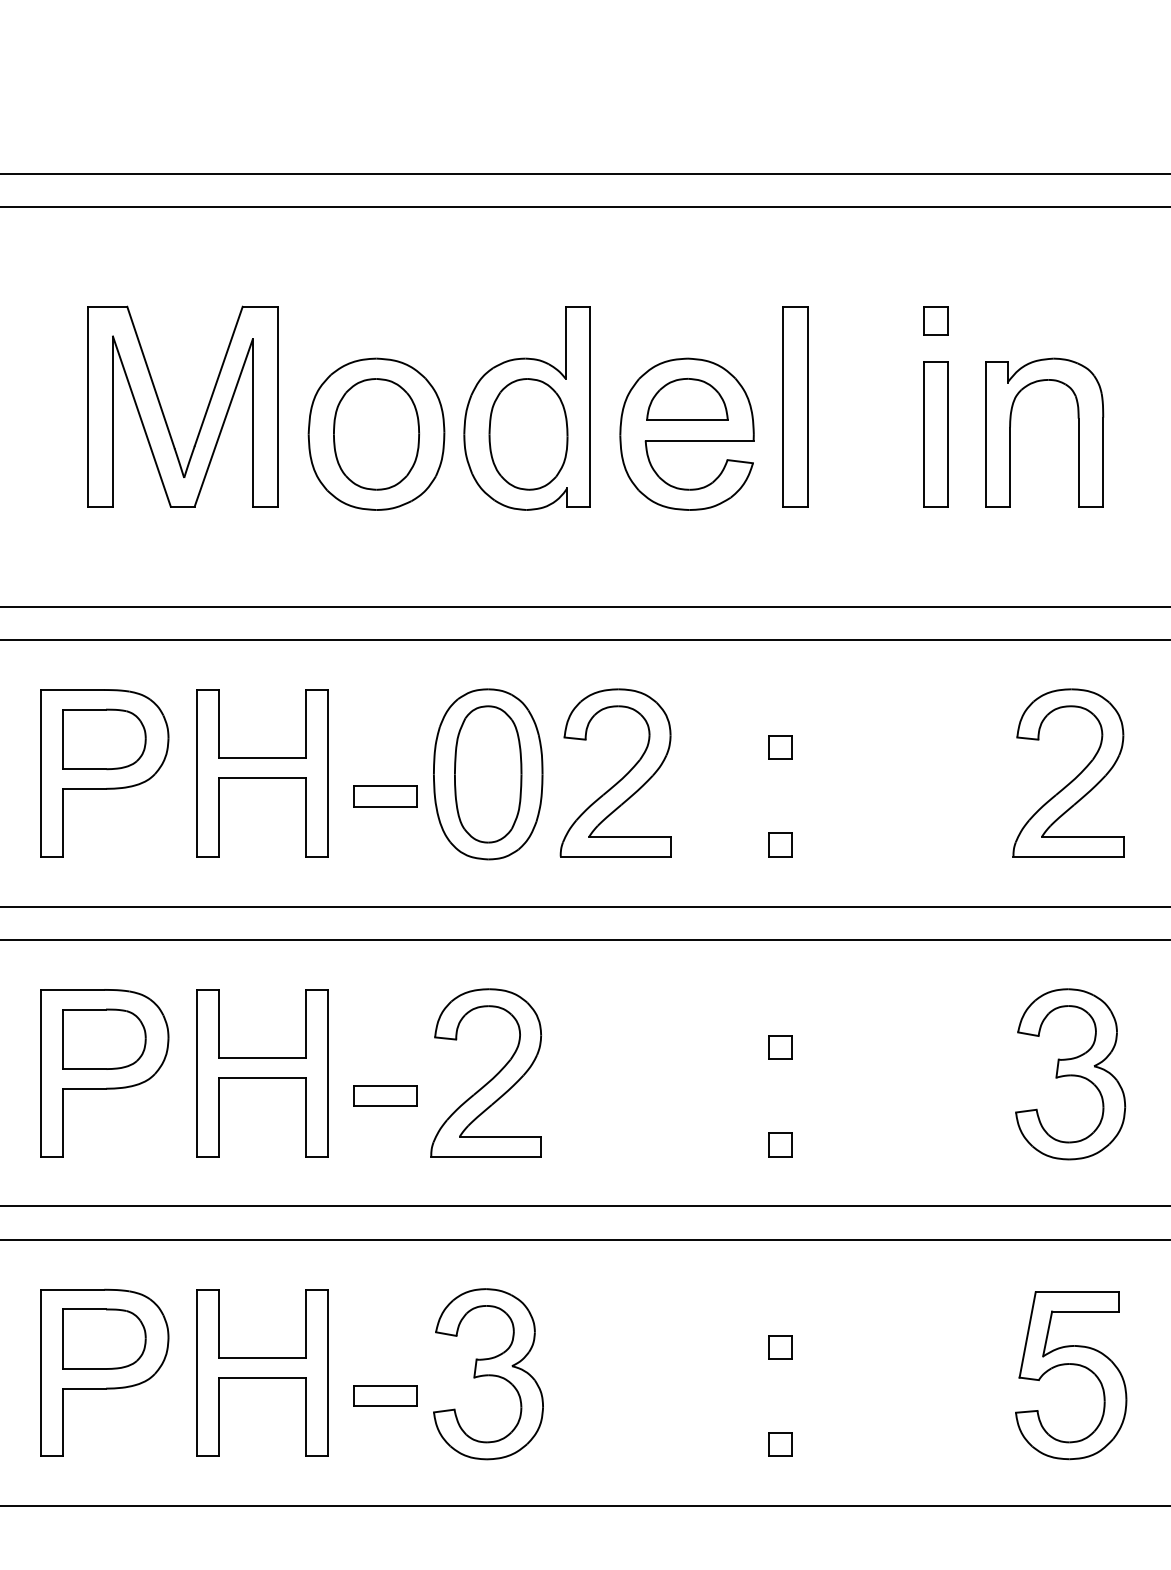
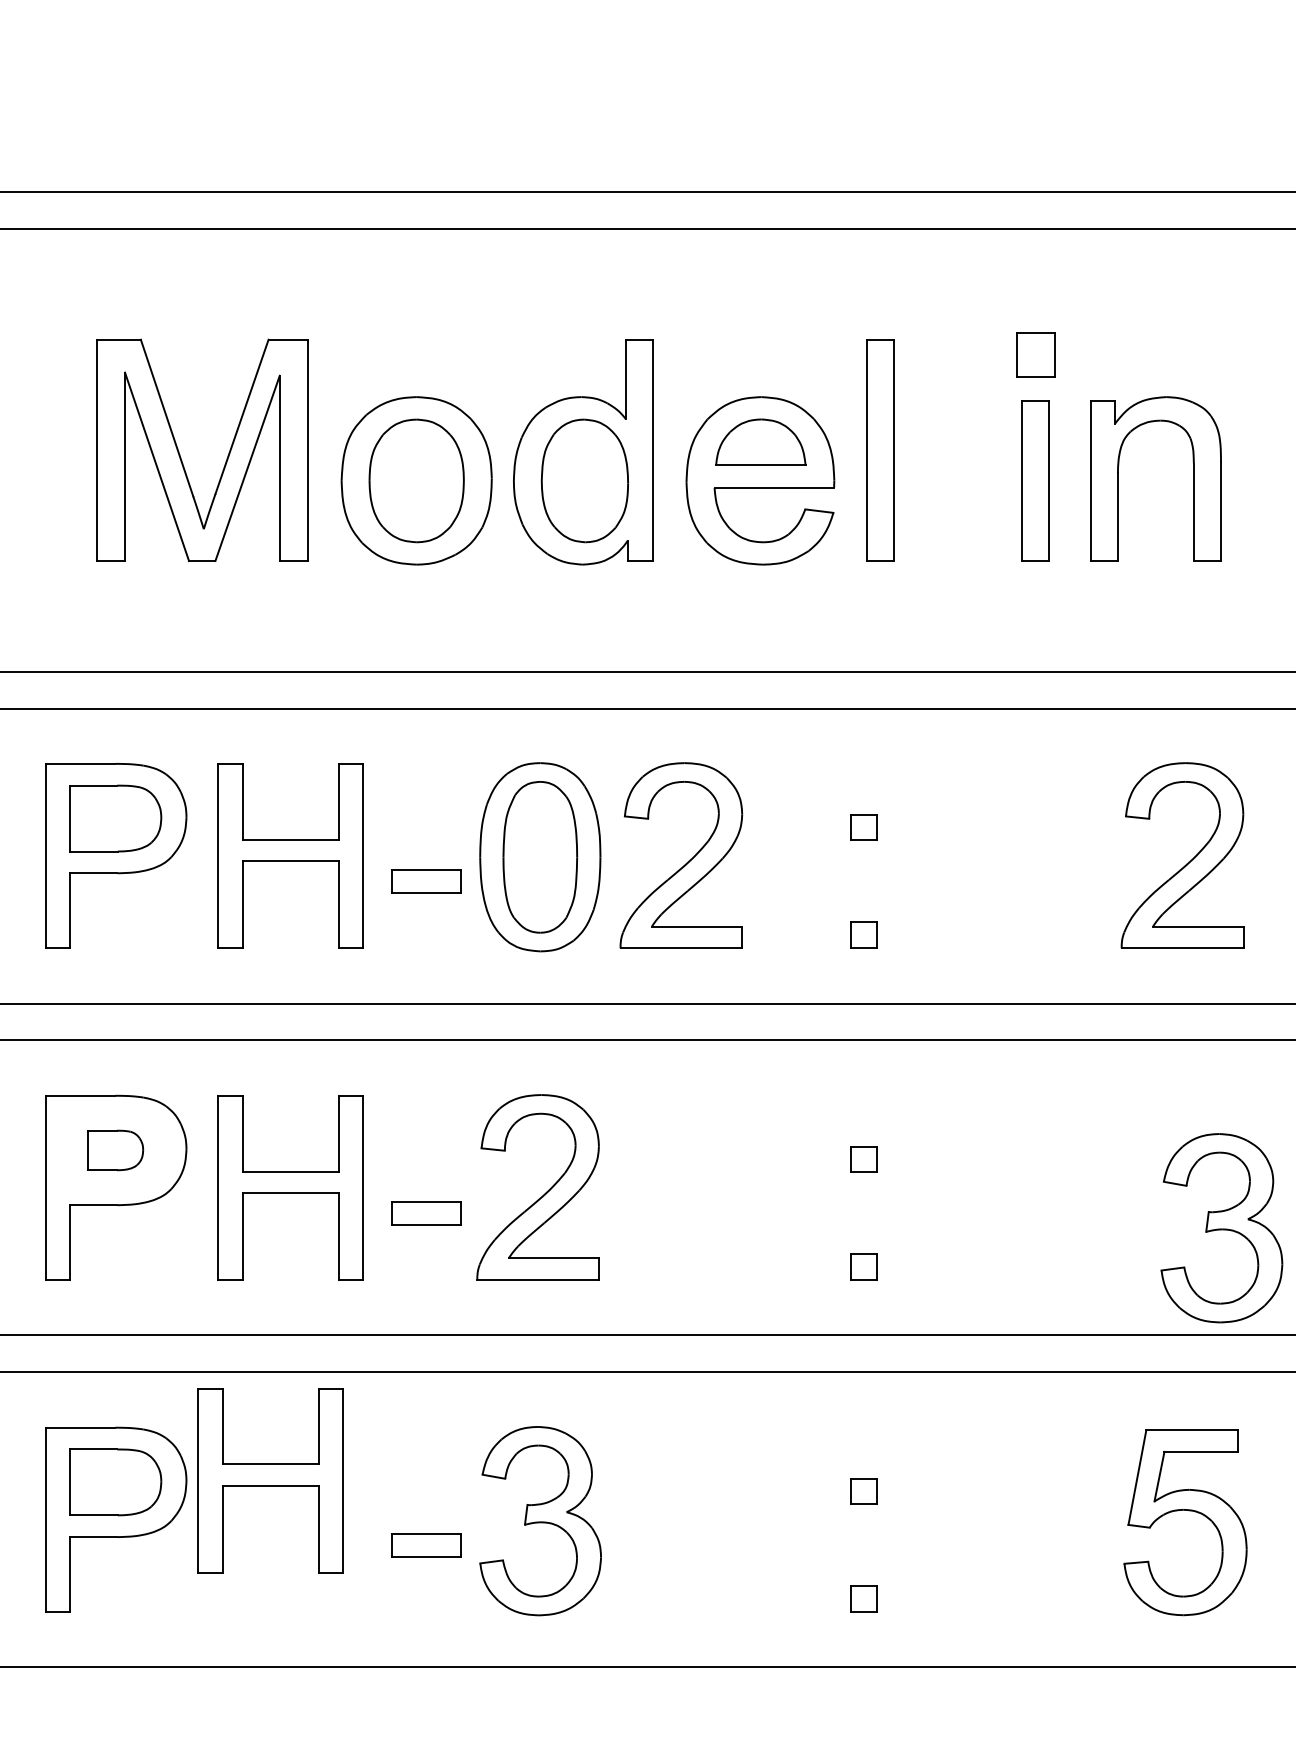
part: (935, 321) -> (1035, 355), size x1.4
part: (104, 1039) -> (115, 1150), size x0.6
part: (1070, 1074) -> (1221, 1228), moved
part: (262, 1372) -> (270, 1480), moved

